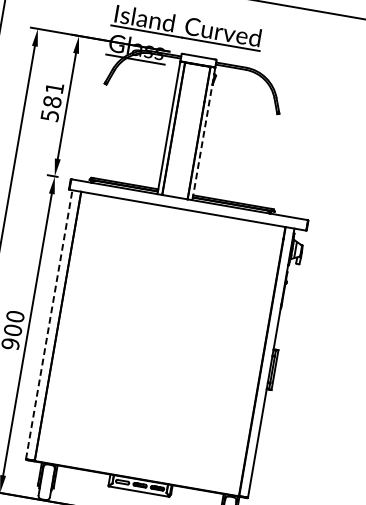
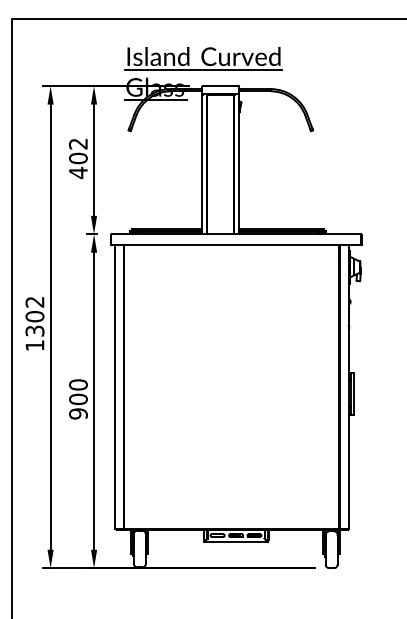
text: (51, 101) -> (77, 158), 581 -> 402
line: (204, 134) -> (239, 164), dashed -> solid
line: (49, 324) -> (114, 387), dashed -> solid

